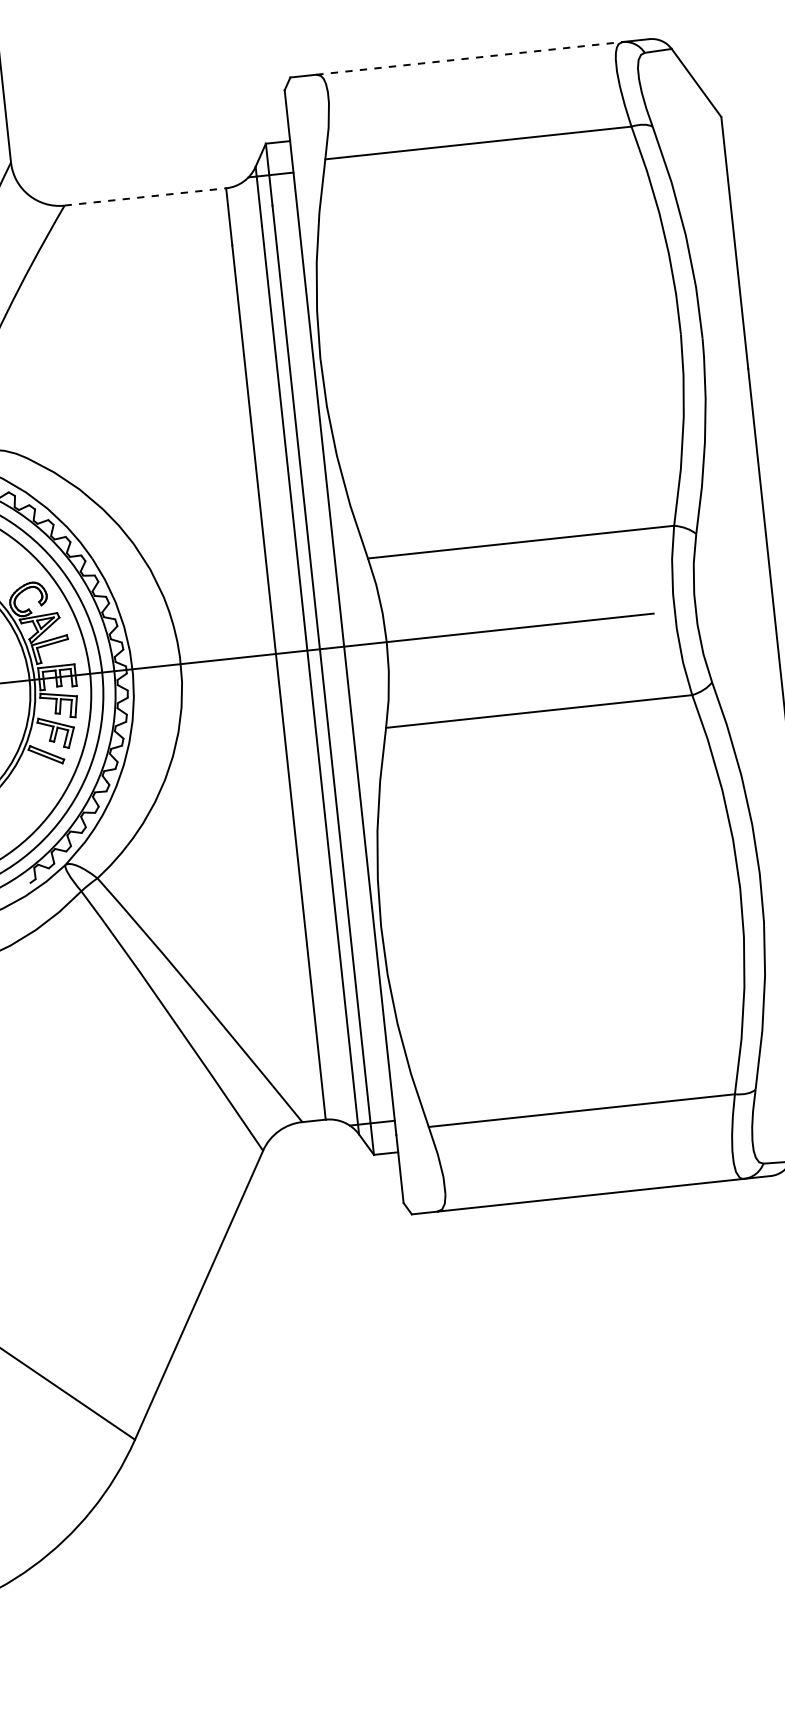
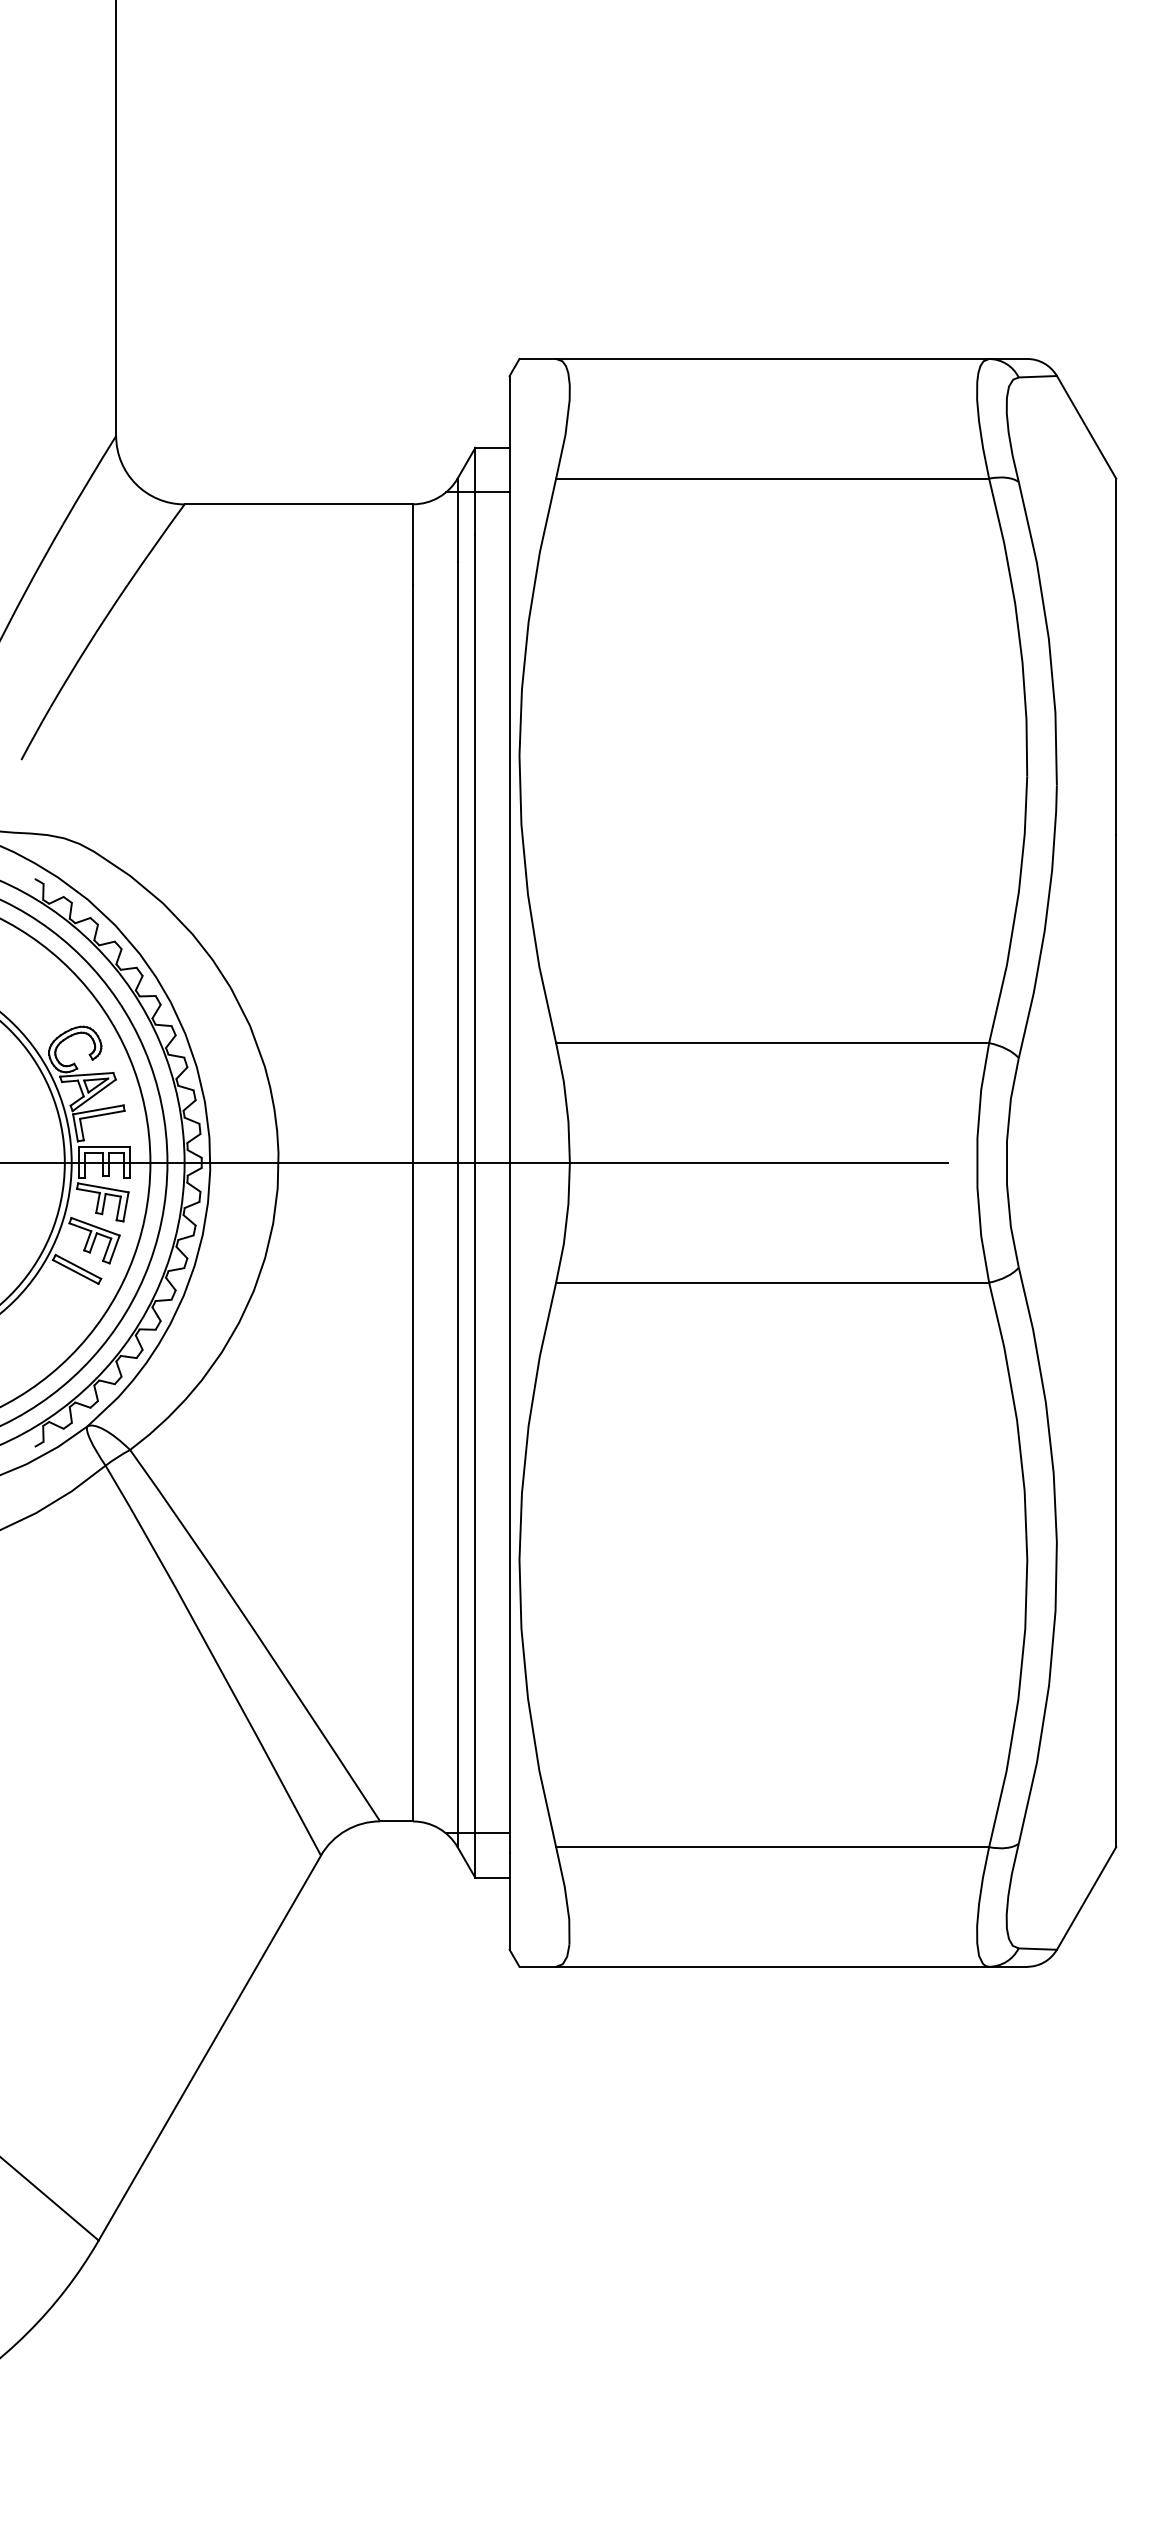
line: (469, 58) -> (772, 358), dashed -> solid
line: (145, 197) -> (299, 504), dashed -> solid

